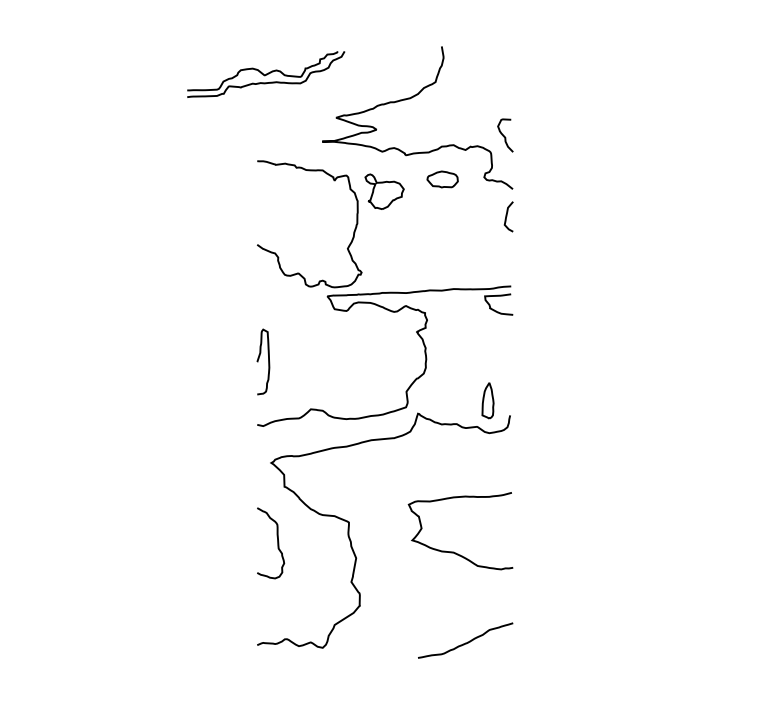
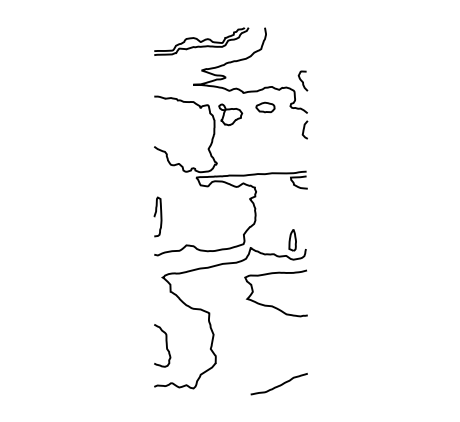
part: (265, 74) -> (201, 41), moved
curve: (275, 541) -> (165, 344), moved
curve: (454, 551) -> (272, 305), moved

